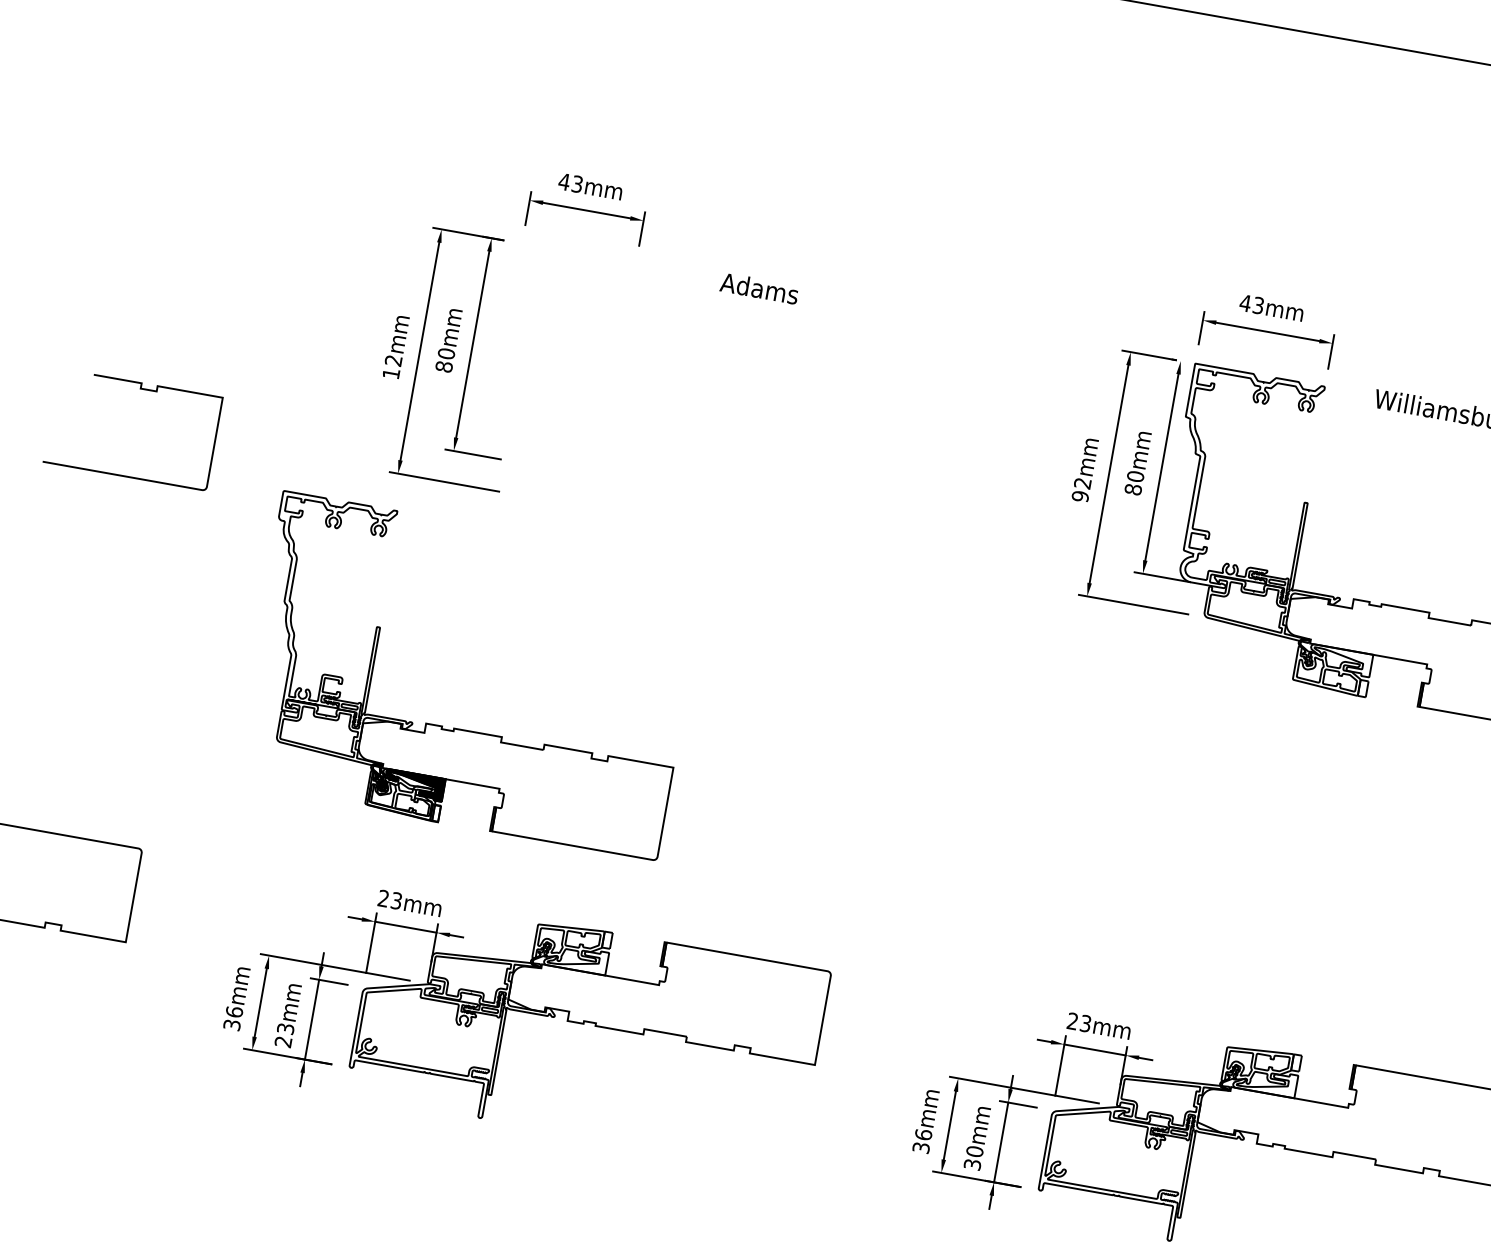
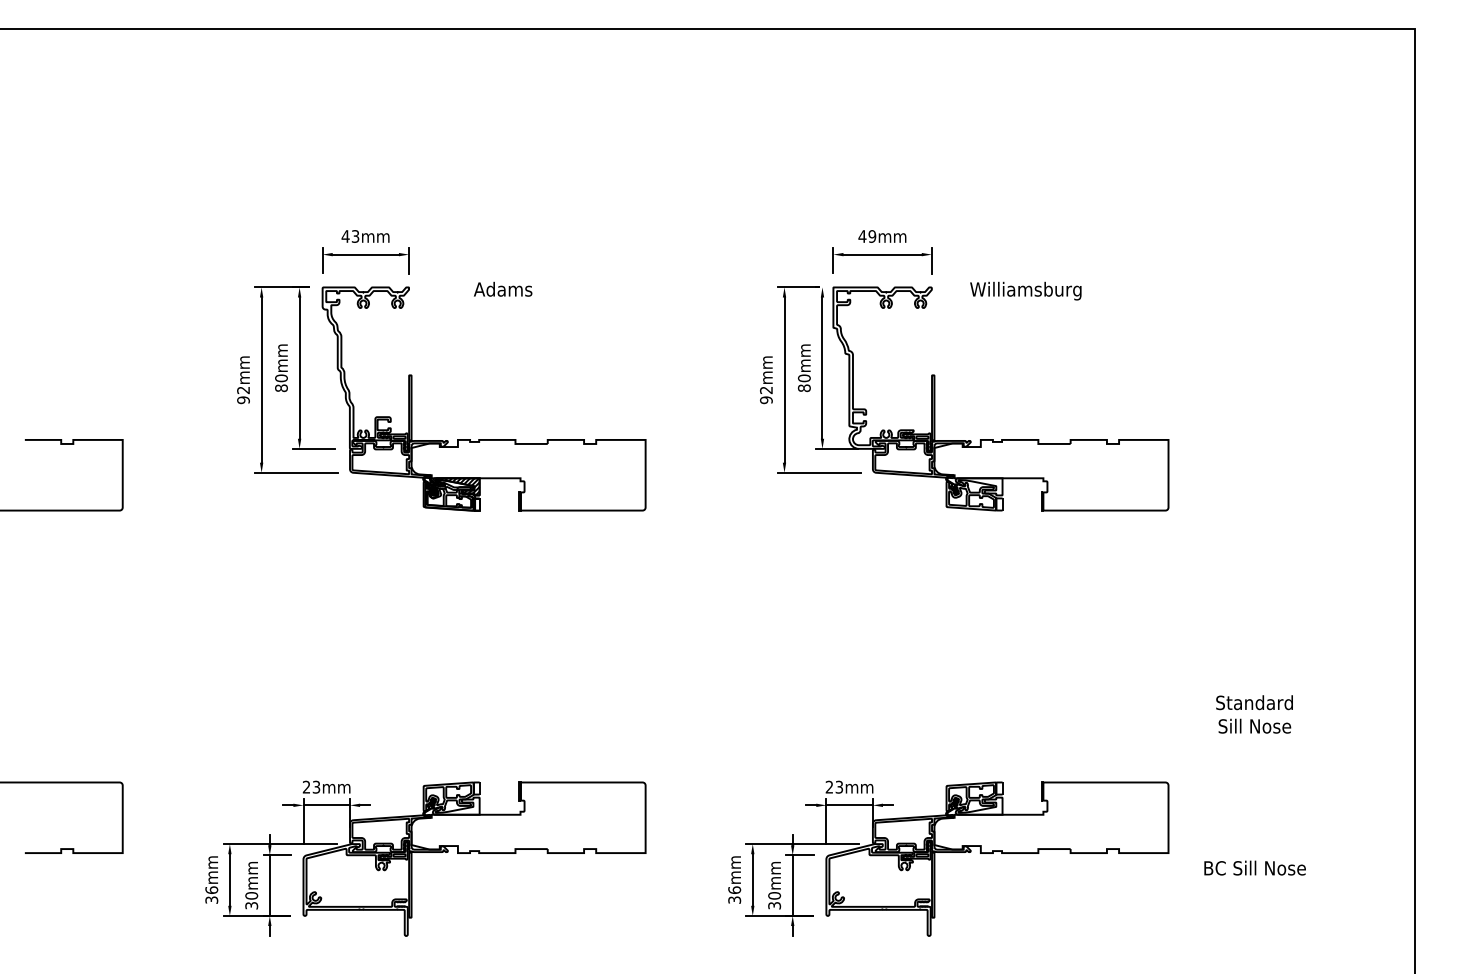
text: (1258, 305) -> (872, 236), 43mm -> 49mm
text: (391, 374) -> (243, 400), 12mm -> 92mm
part: (459, 729) -> (483, 439), moved
text: (284, 1034) -> (251, 900), 23mm -> 30mm

